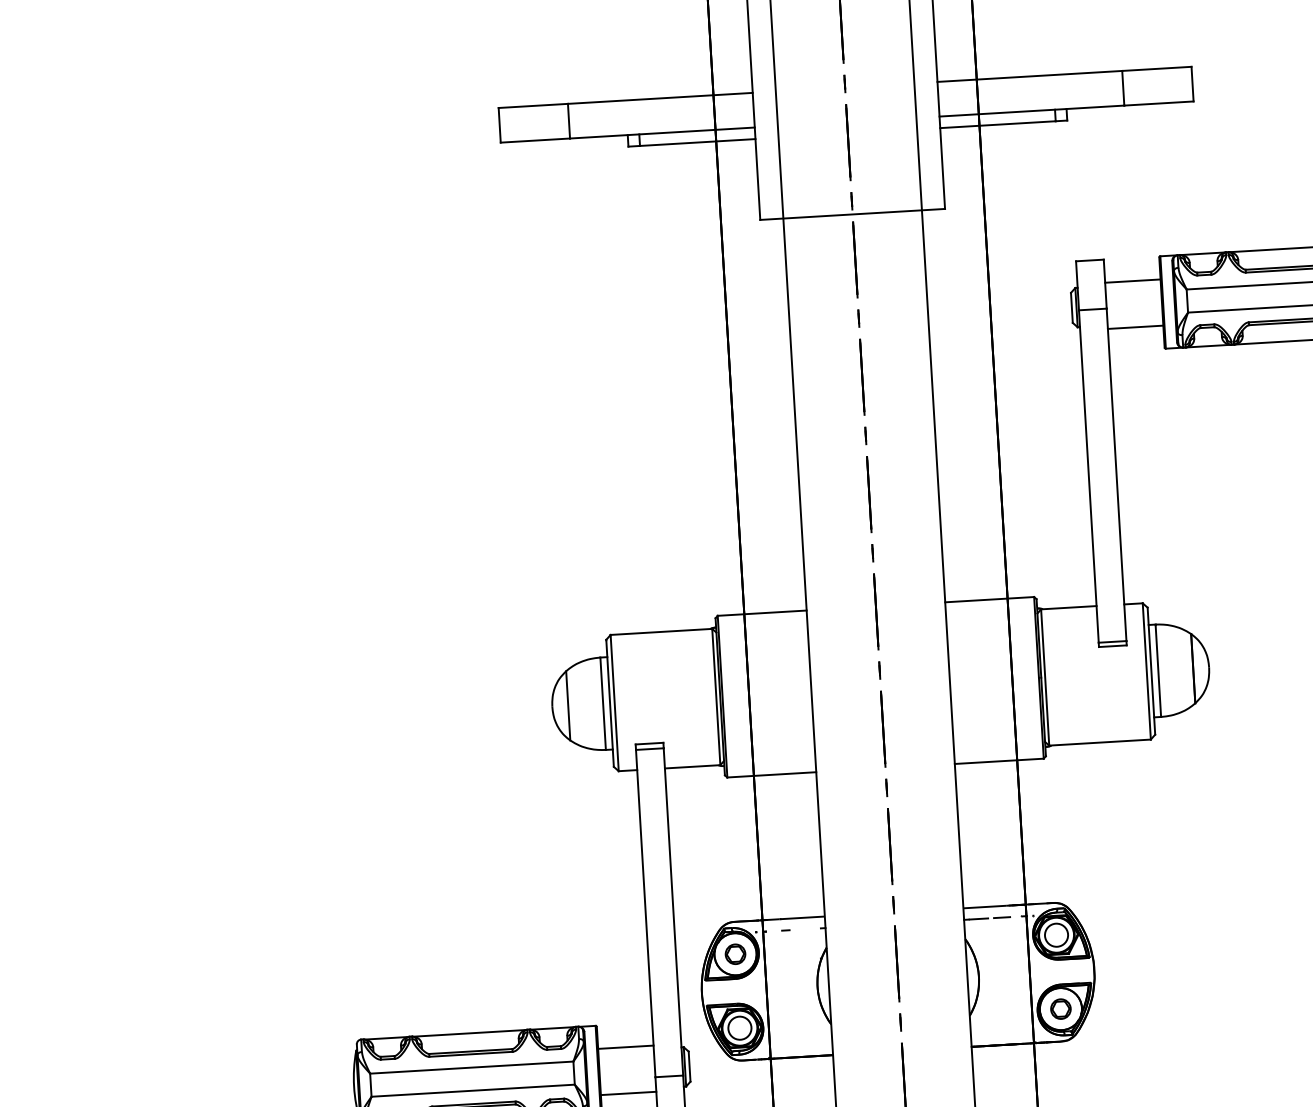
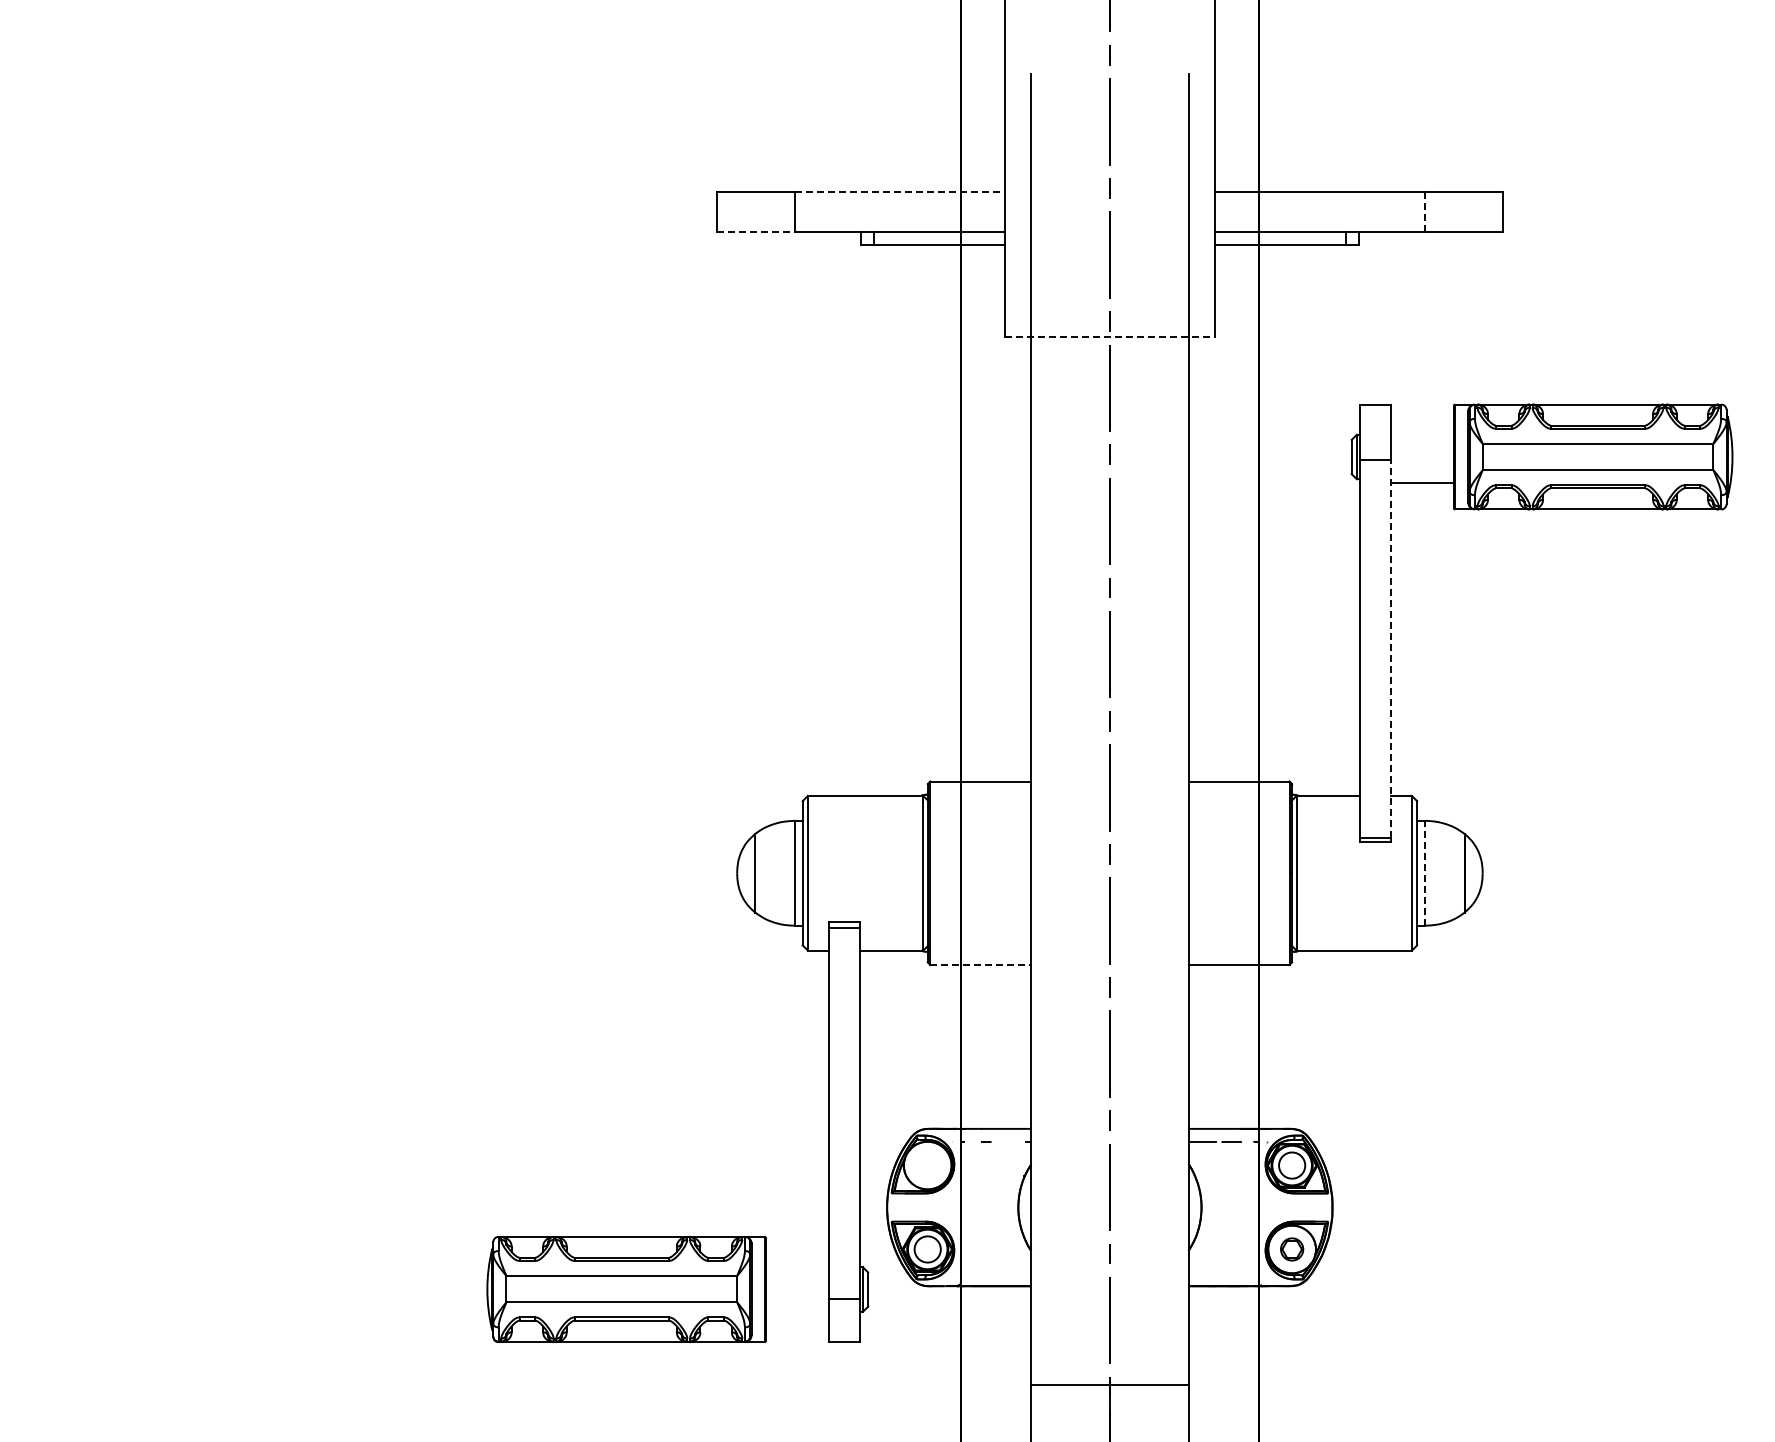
line: (1123, 88) -> (1424, 212), solid -> dashed
line: (660, 98) -> (900, 192), solid -> dashed
line: (535, 140) -> (756, 231), solid -> dashed
line: (852, 214) -> (1109, 336), solid -> dashed
line: (1132, 280) -> (1421, 430), removed
line: (1116, 474) -> (1390, 648), solid -> dashed
line: (1158, 670) -> (1425, 873), solid -> dashed
line: (772, 775) -> (981, 965), solid -> dashed
part: (735, 954) -> (927, 1165), removed
line: (625, 1047) -> (796, 1263), removed
line: (627, 1093) -> (796, 1315), removed

